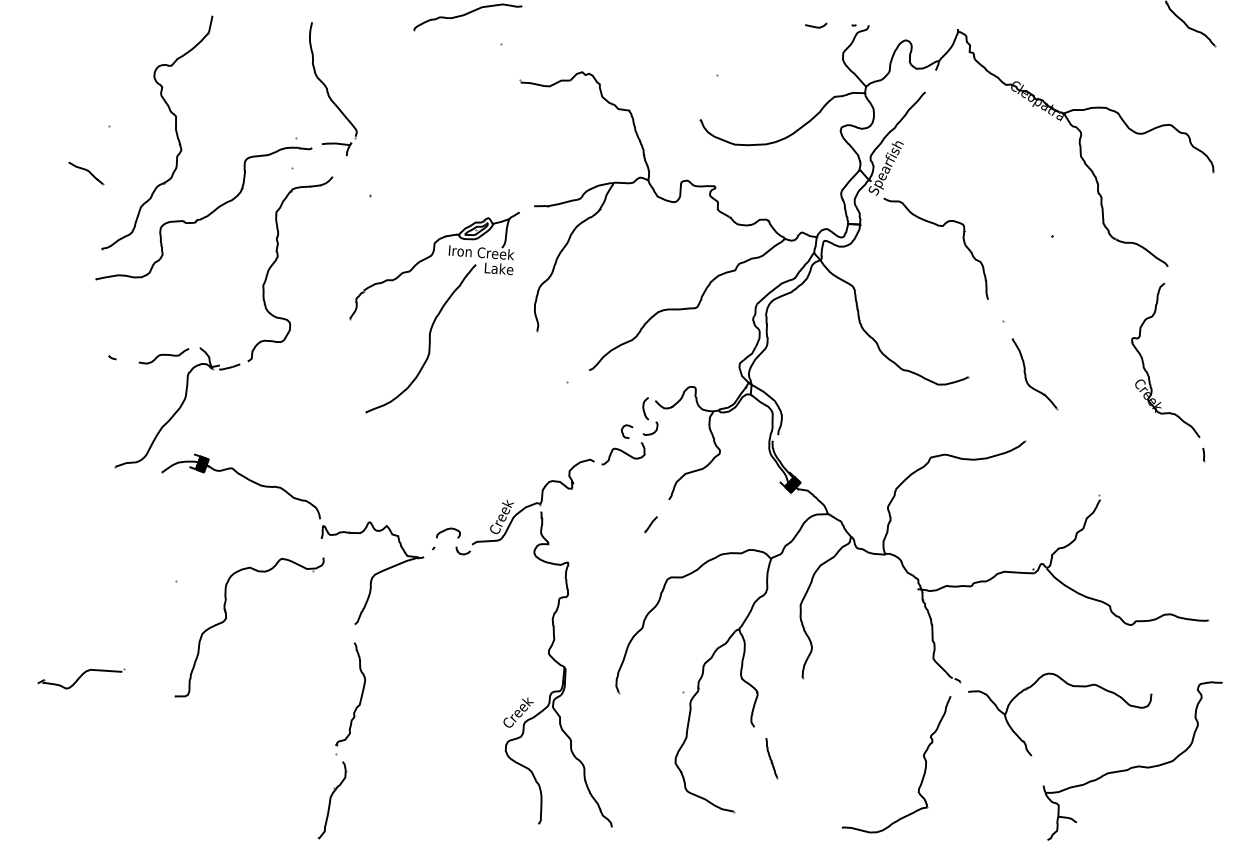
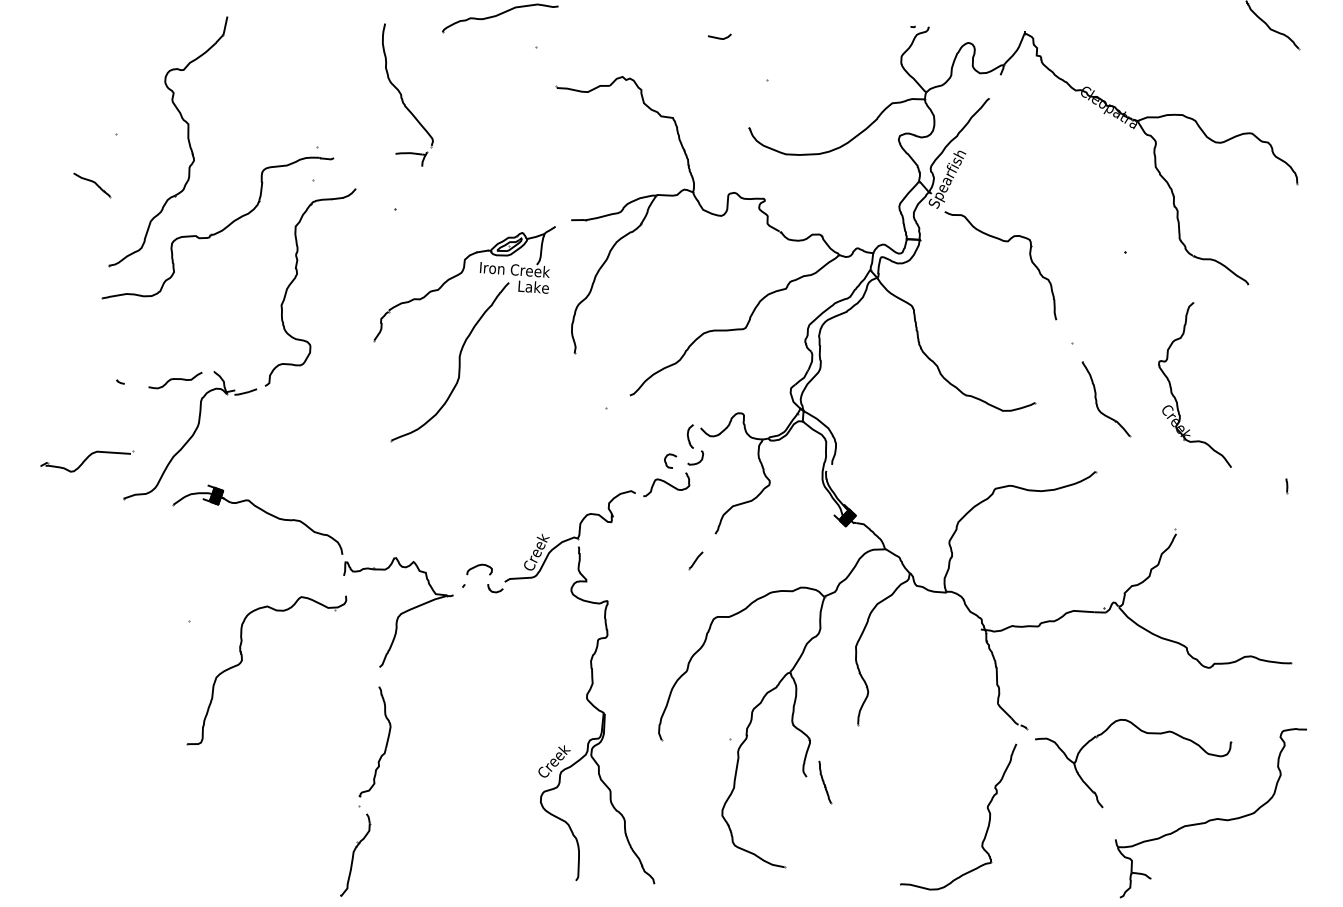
line: (816, 26) -> (720, 37), moved
part: (333, 89) -> (408, 95), moved
part: (1147, 371) -> (1175, 396), moved
part: (81, 678) -> (87, 460), moved
part: (771, 758) -> (824, 782), moved

